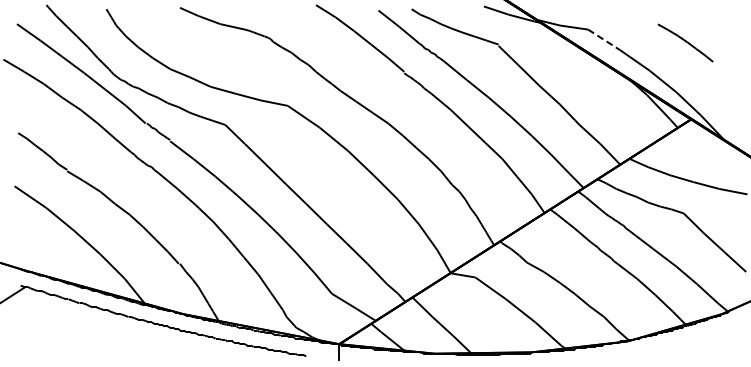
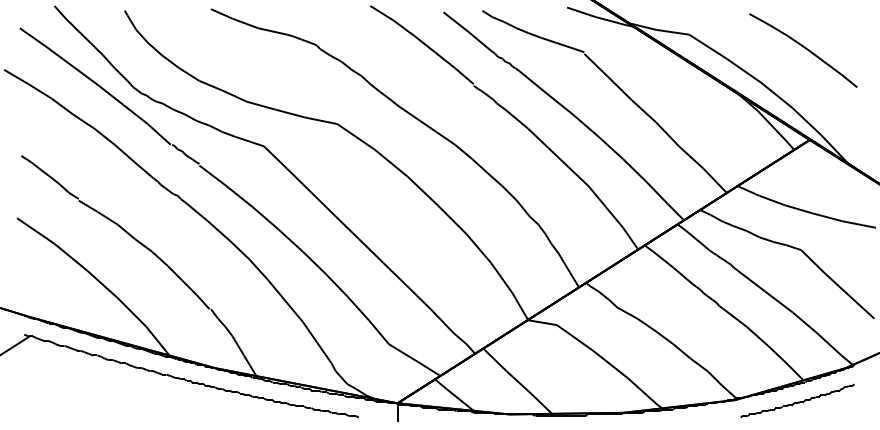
line: (604, 39) -> (708, 46), dashed -> solid
part: (685, 42) -> (803, 49), size x1.67
part: (680, 341) -> (797, 400), added

